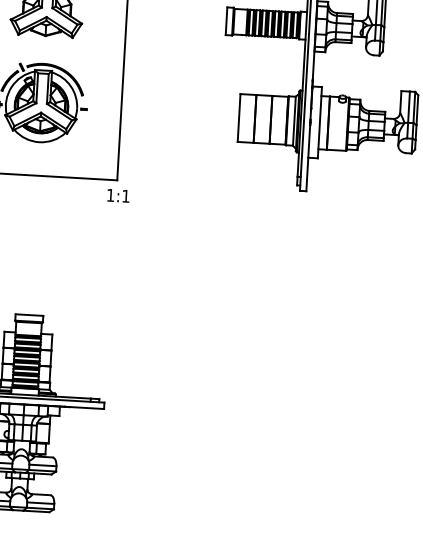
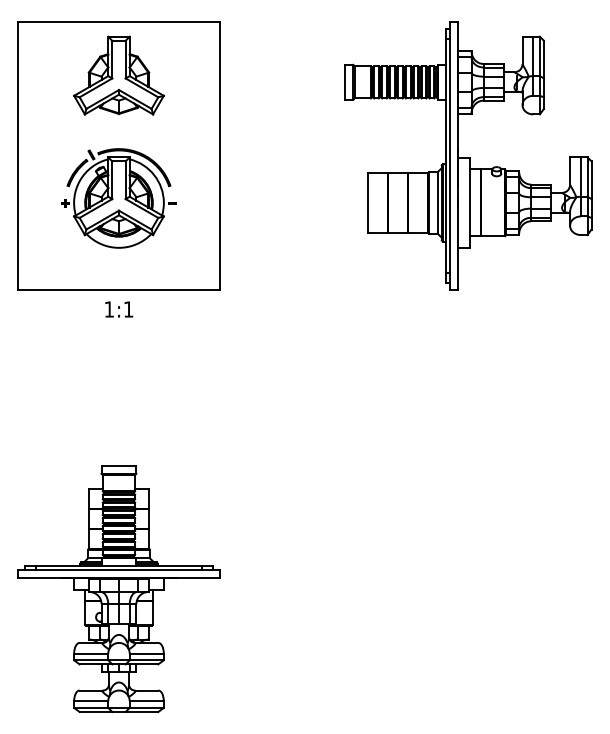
text: (118, 195) -> (119, 309), moved

